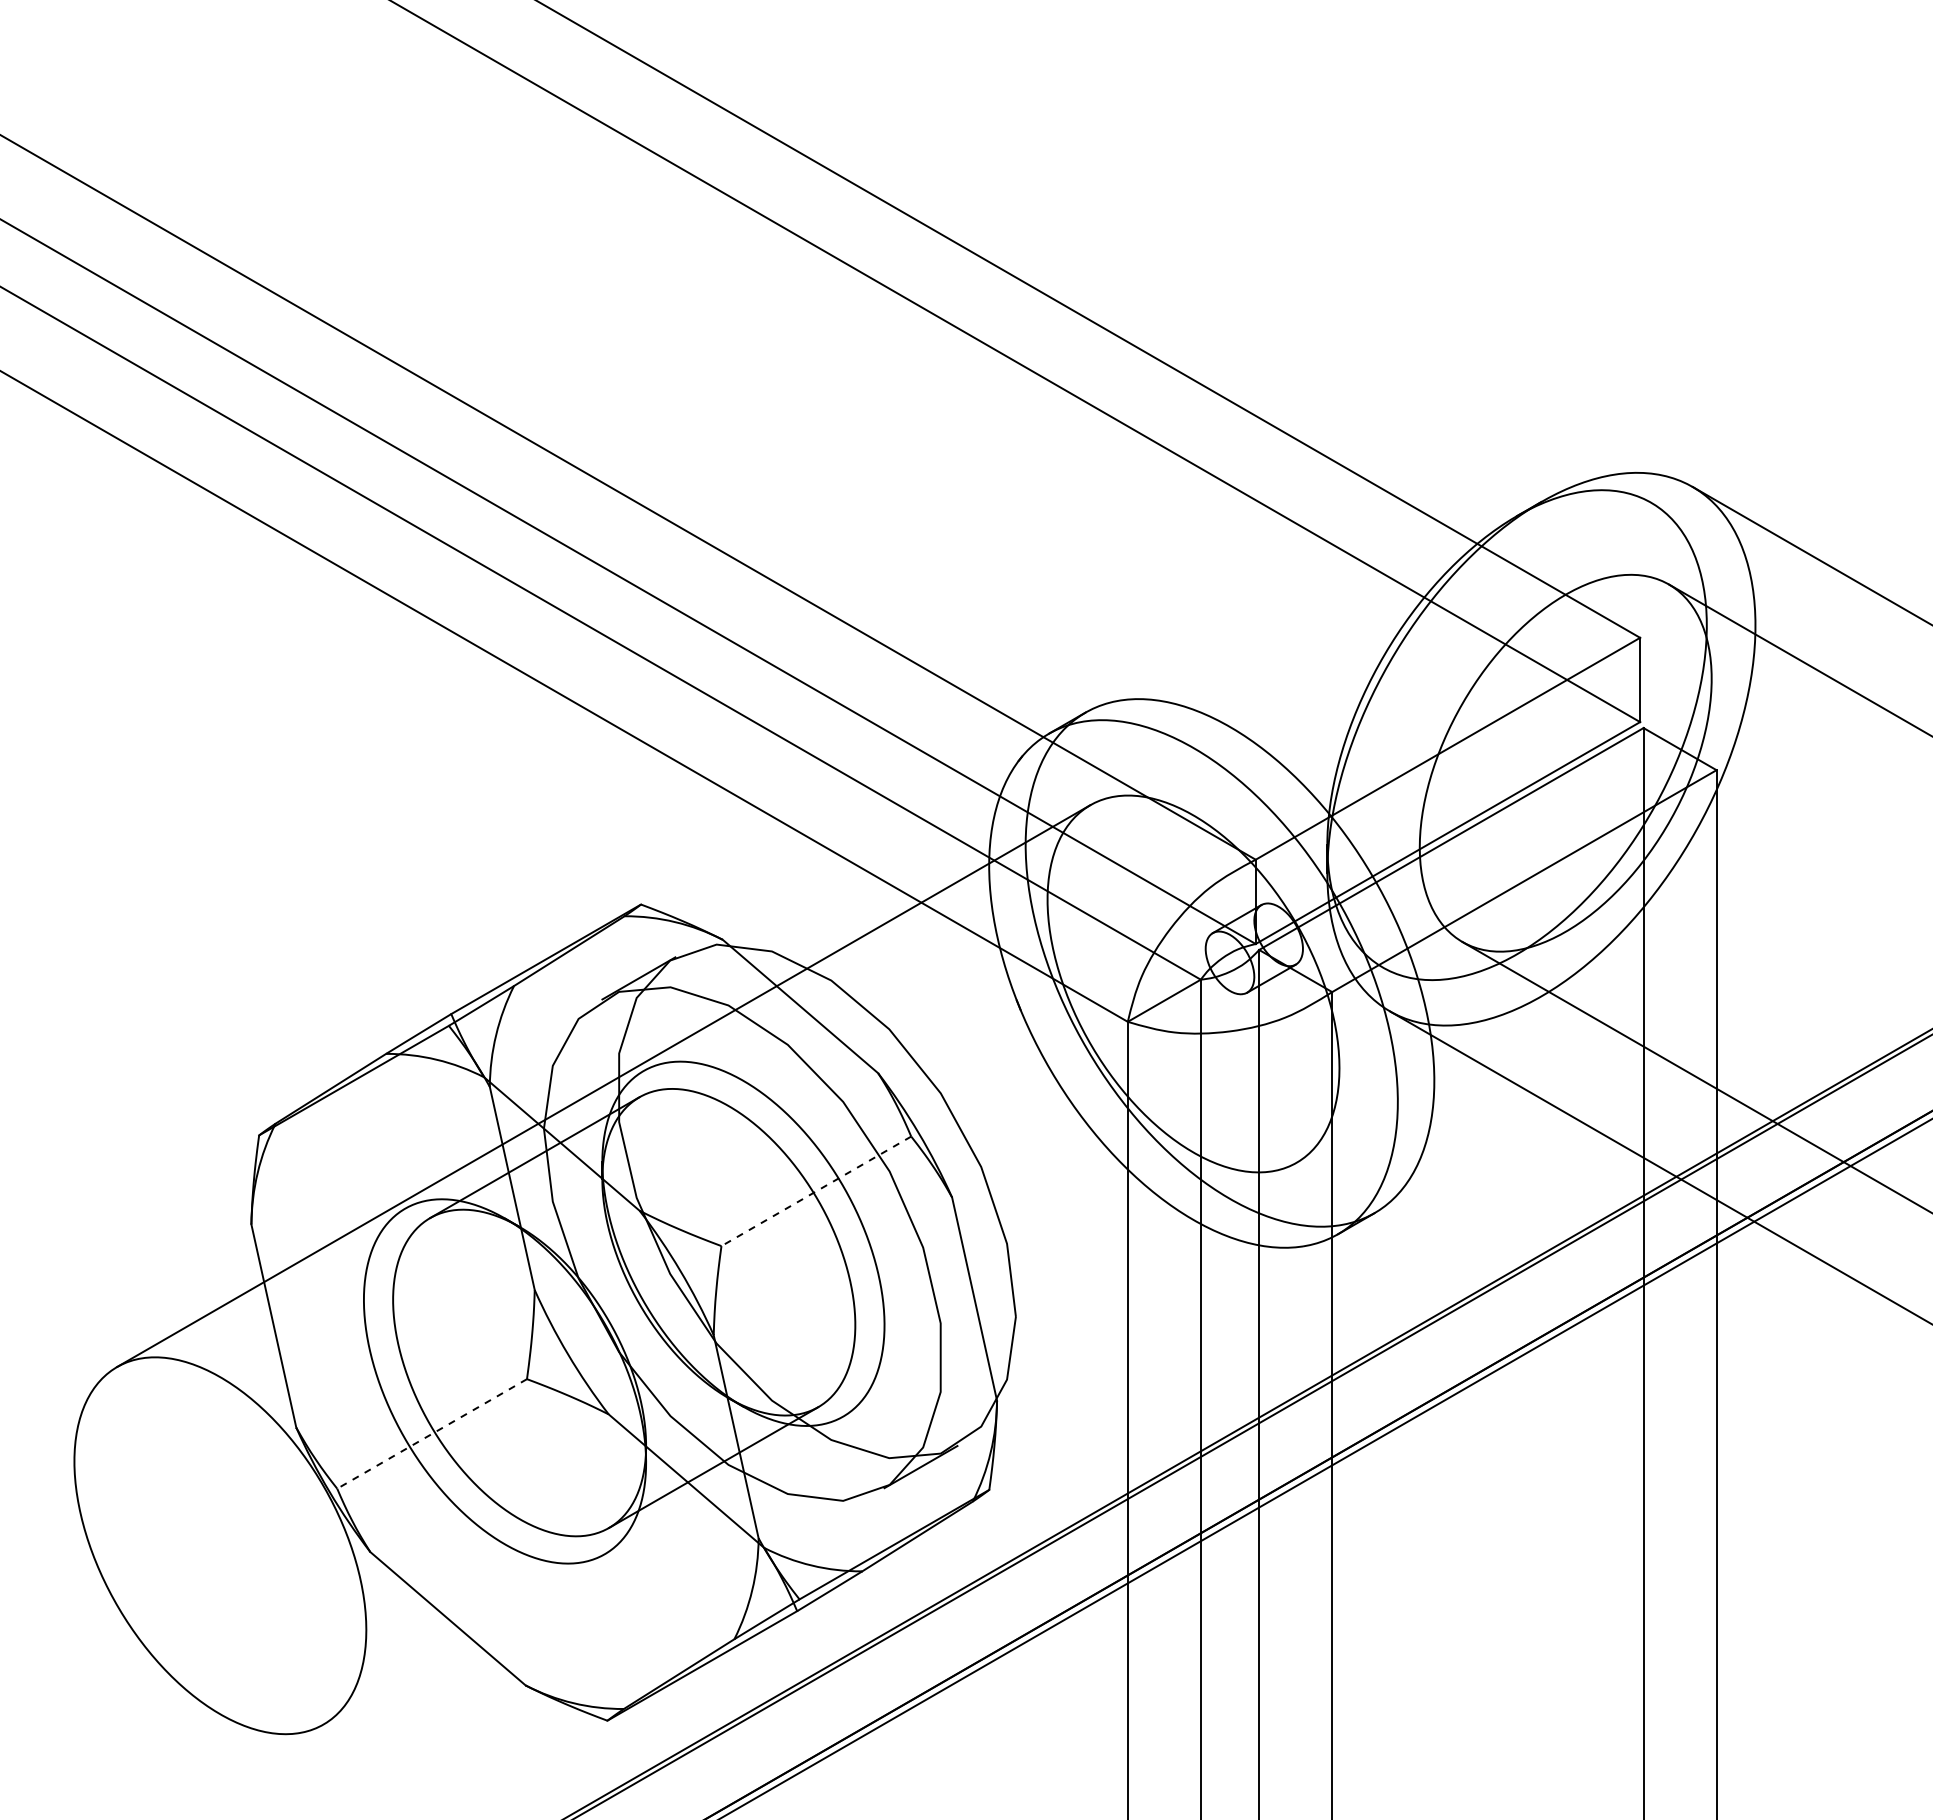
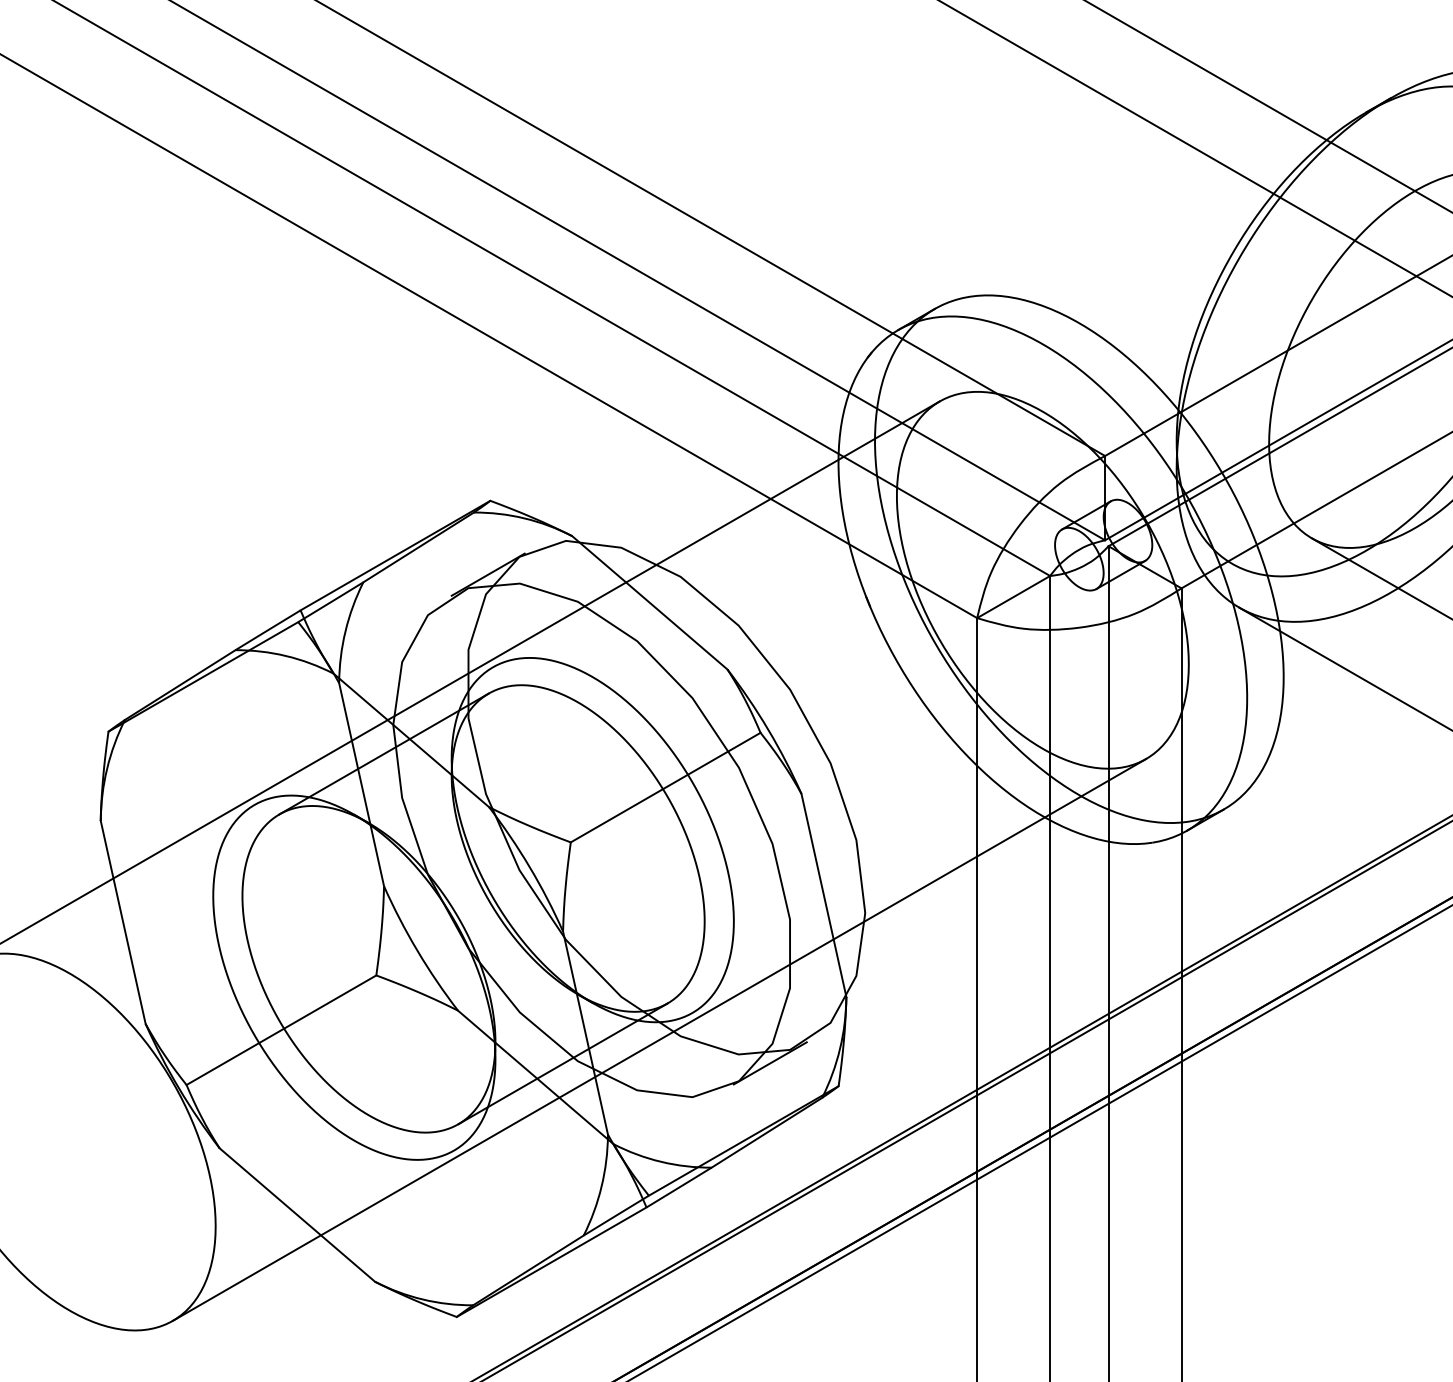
line: (816, 1191) -> (665, 787), dashed -> solid
line: (432, 1433) -> (281, 1029), dashed -> solid
line: (809, 1443) -> (658, 1039), added

